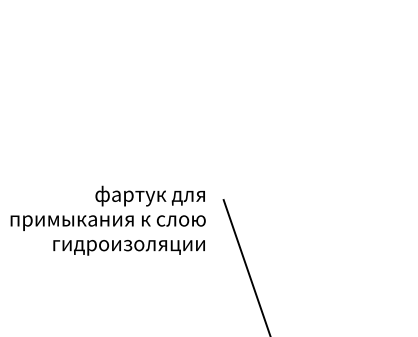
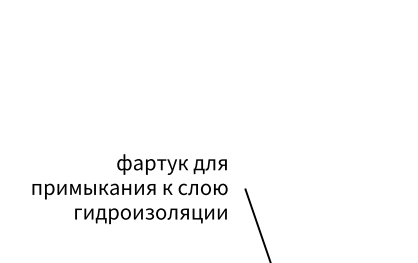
text: (107, 220) -> (129, 188), moved

